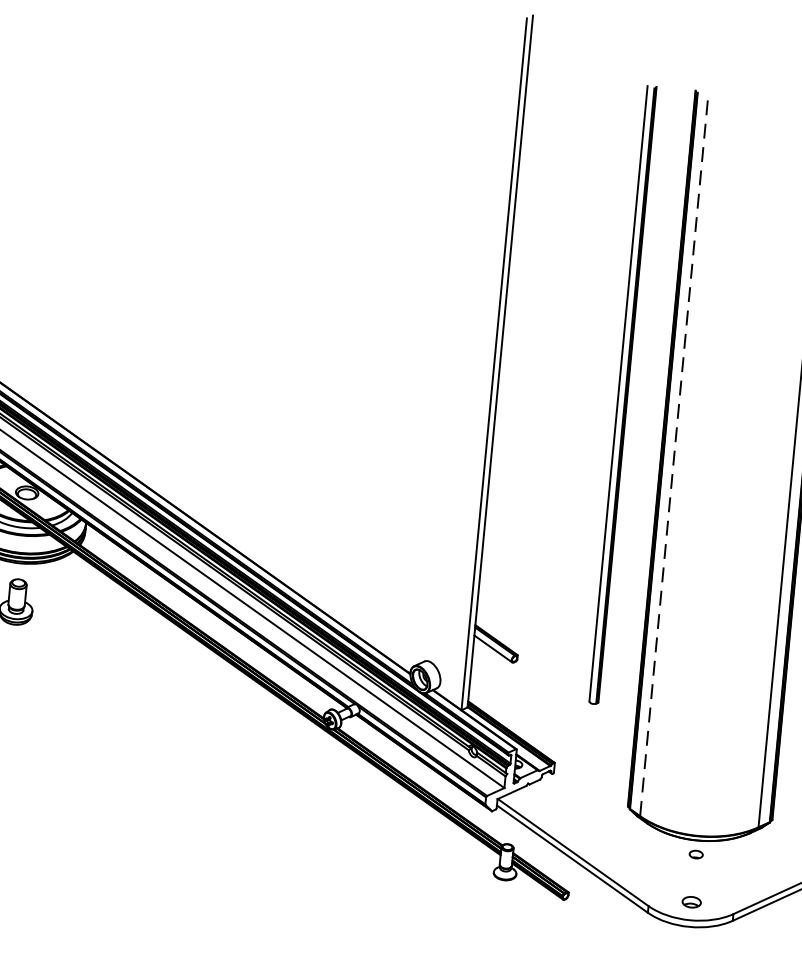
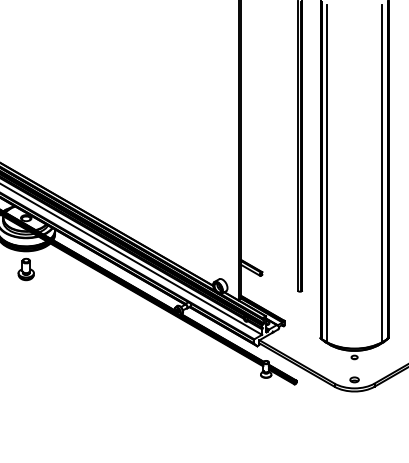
line: (673, 458) -> (326, 173), dashed -> solid

